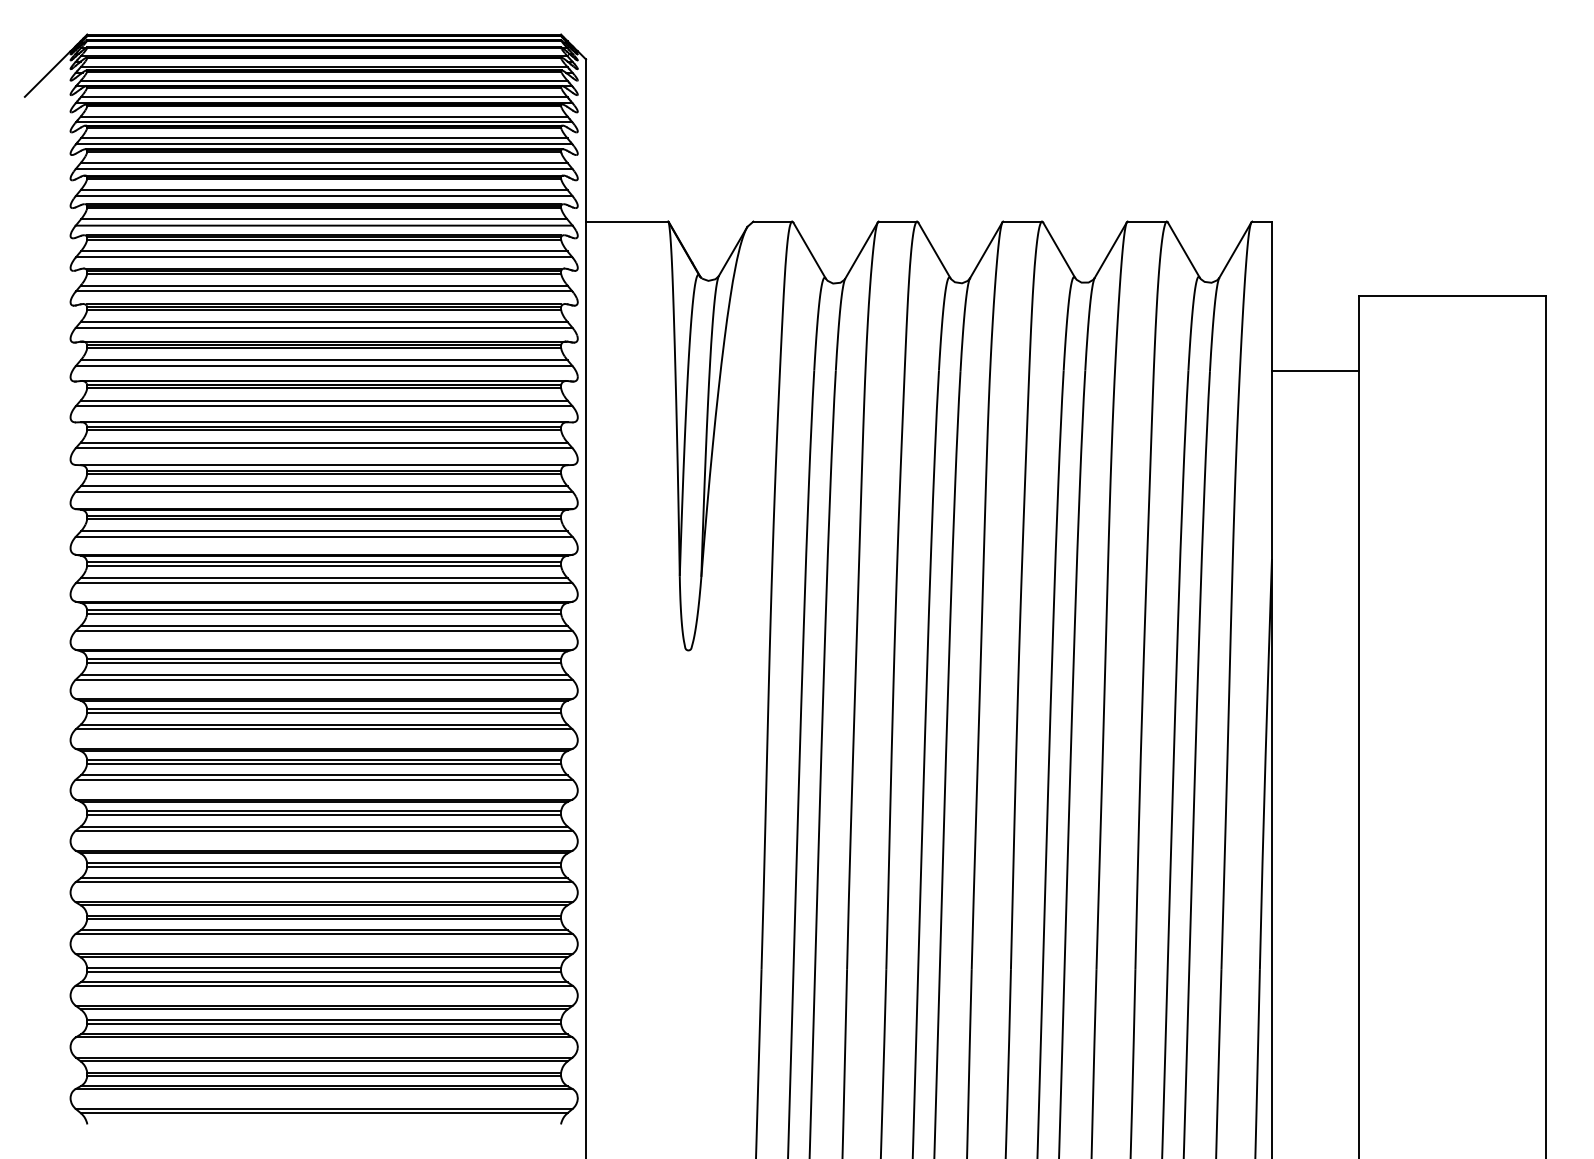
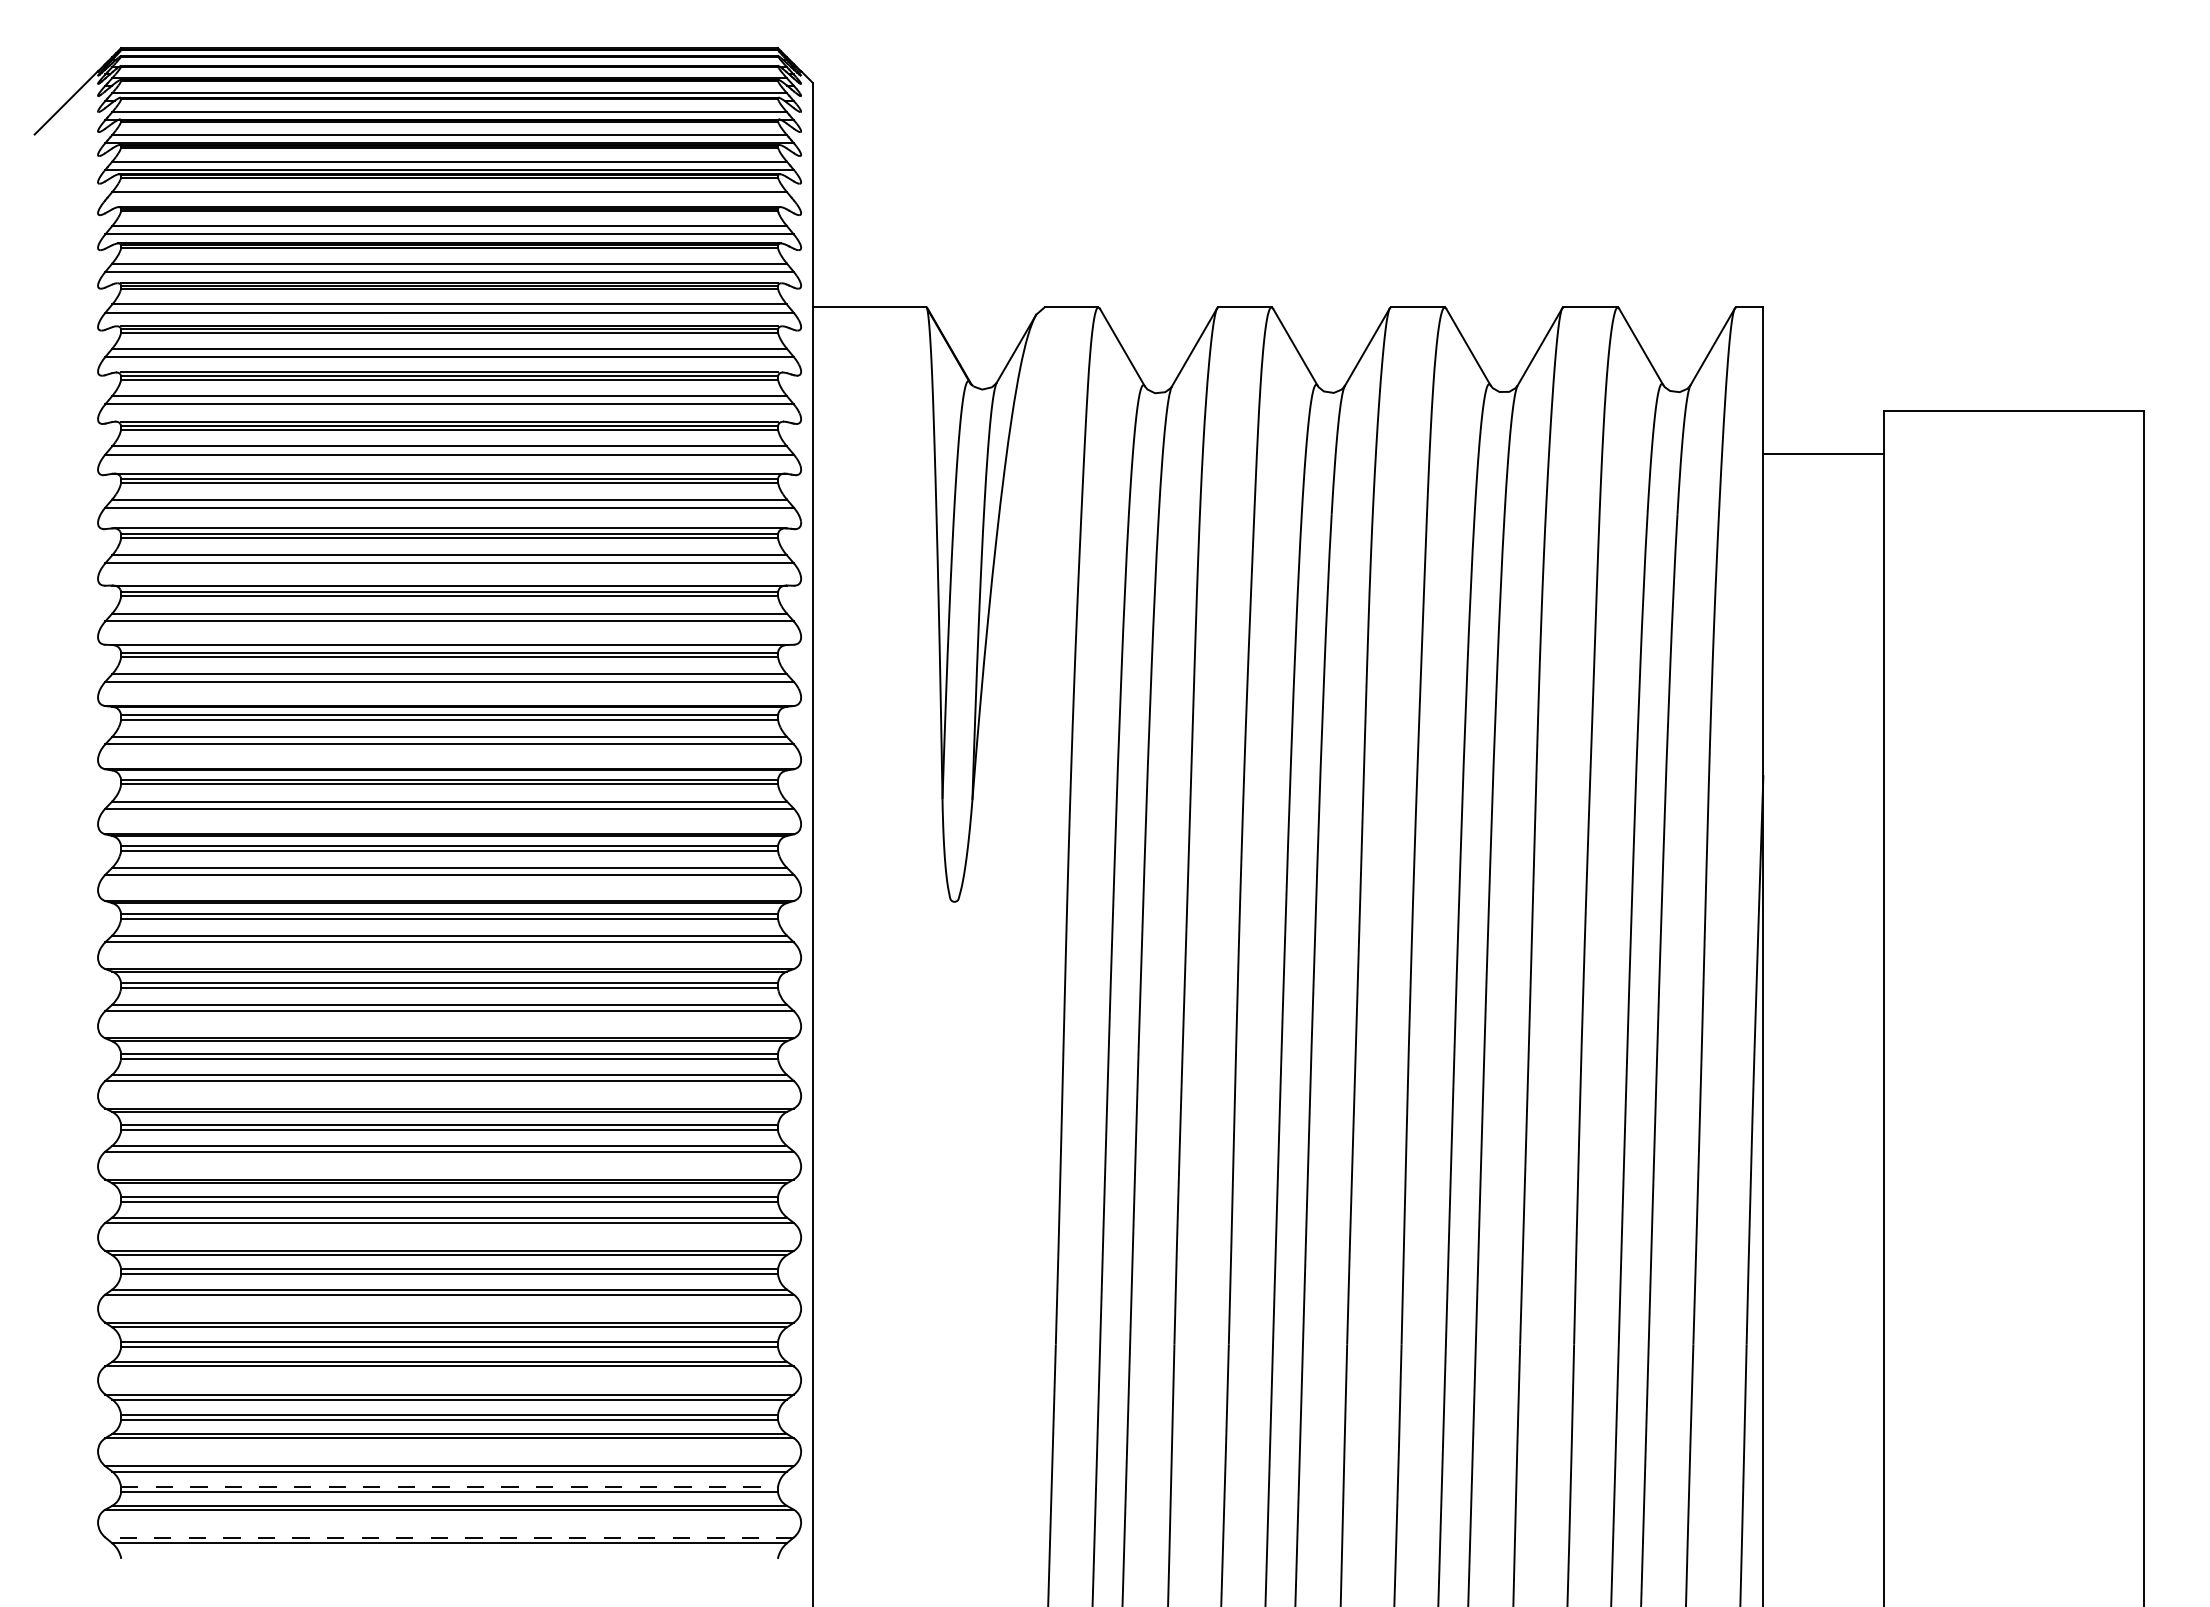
line: (324, 144) -> (449, 200), removed
line: (1315, 371) -> (1823, 453), moved
line: (324, 1072) -> (450, 1487), solid -> dashed
line: (324, 1109) -> (449, 1537), solid -> dashed

